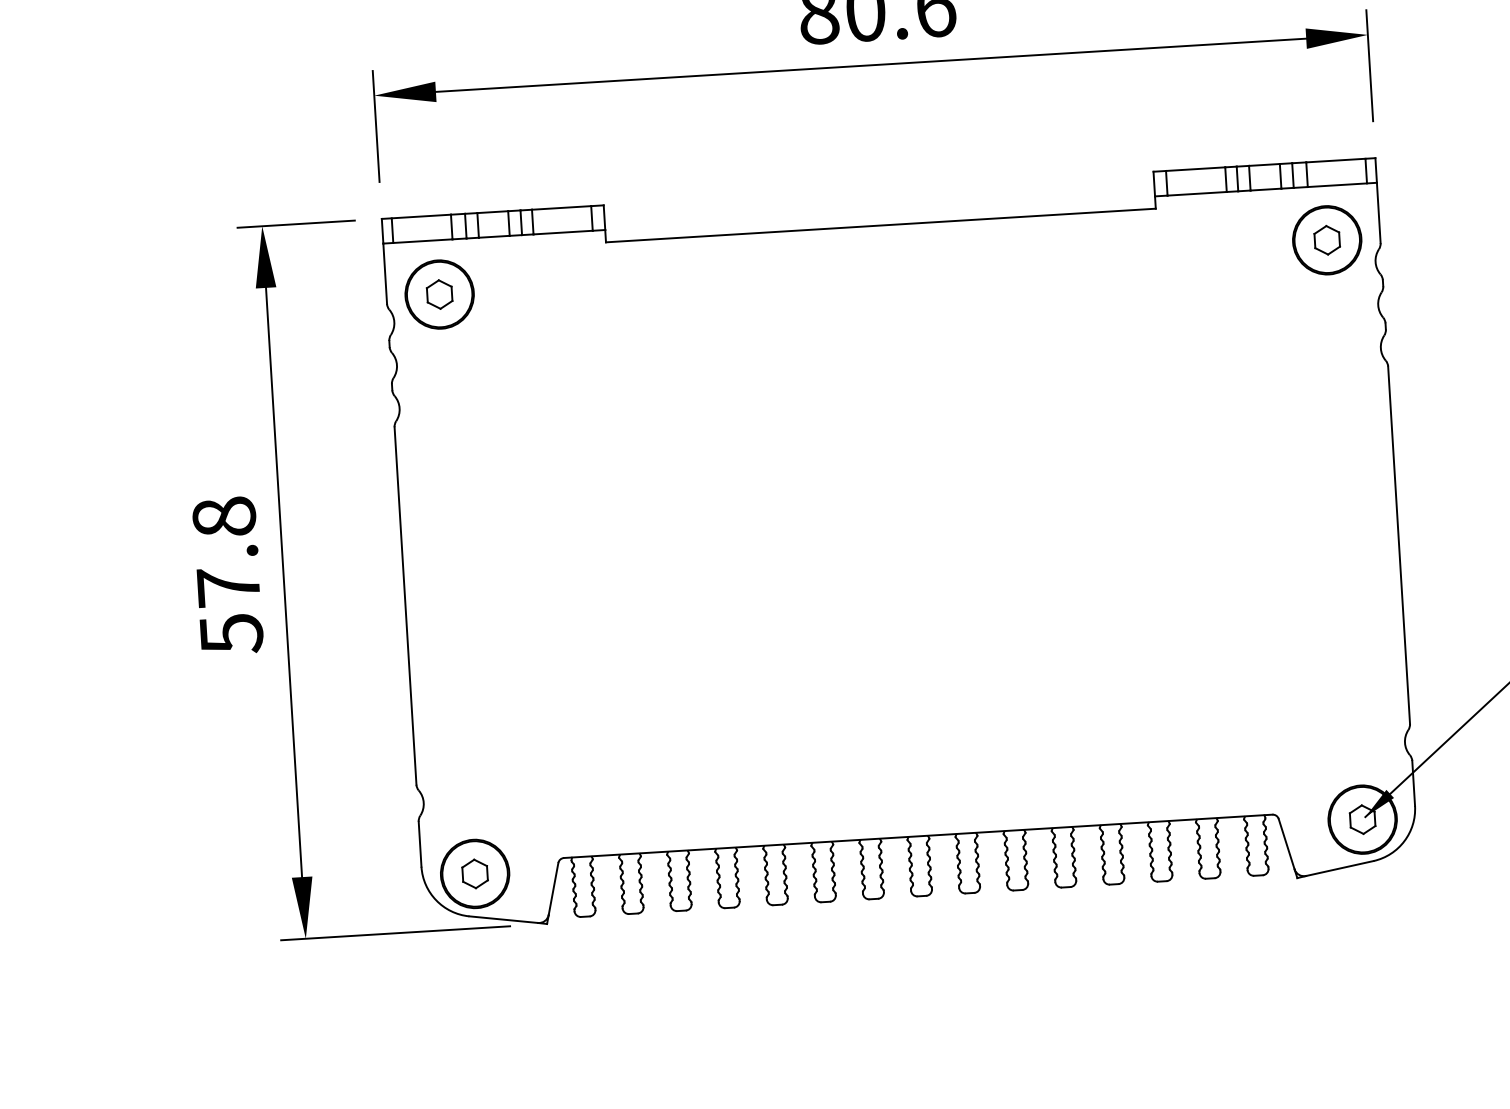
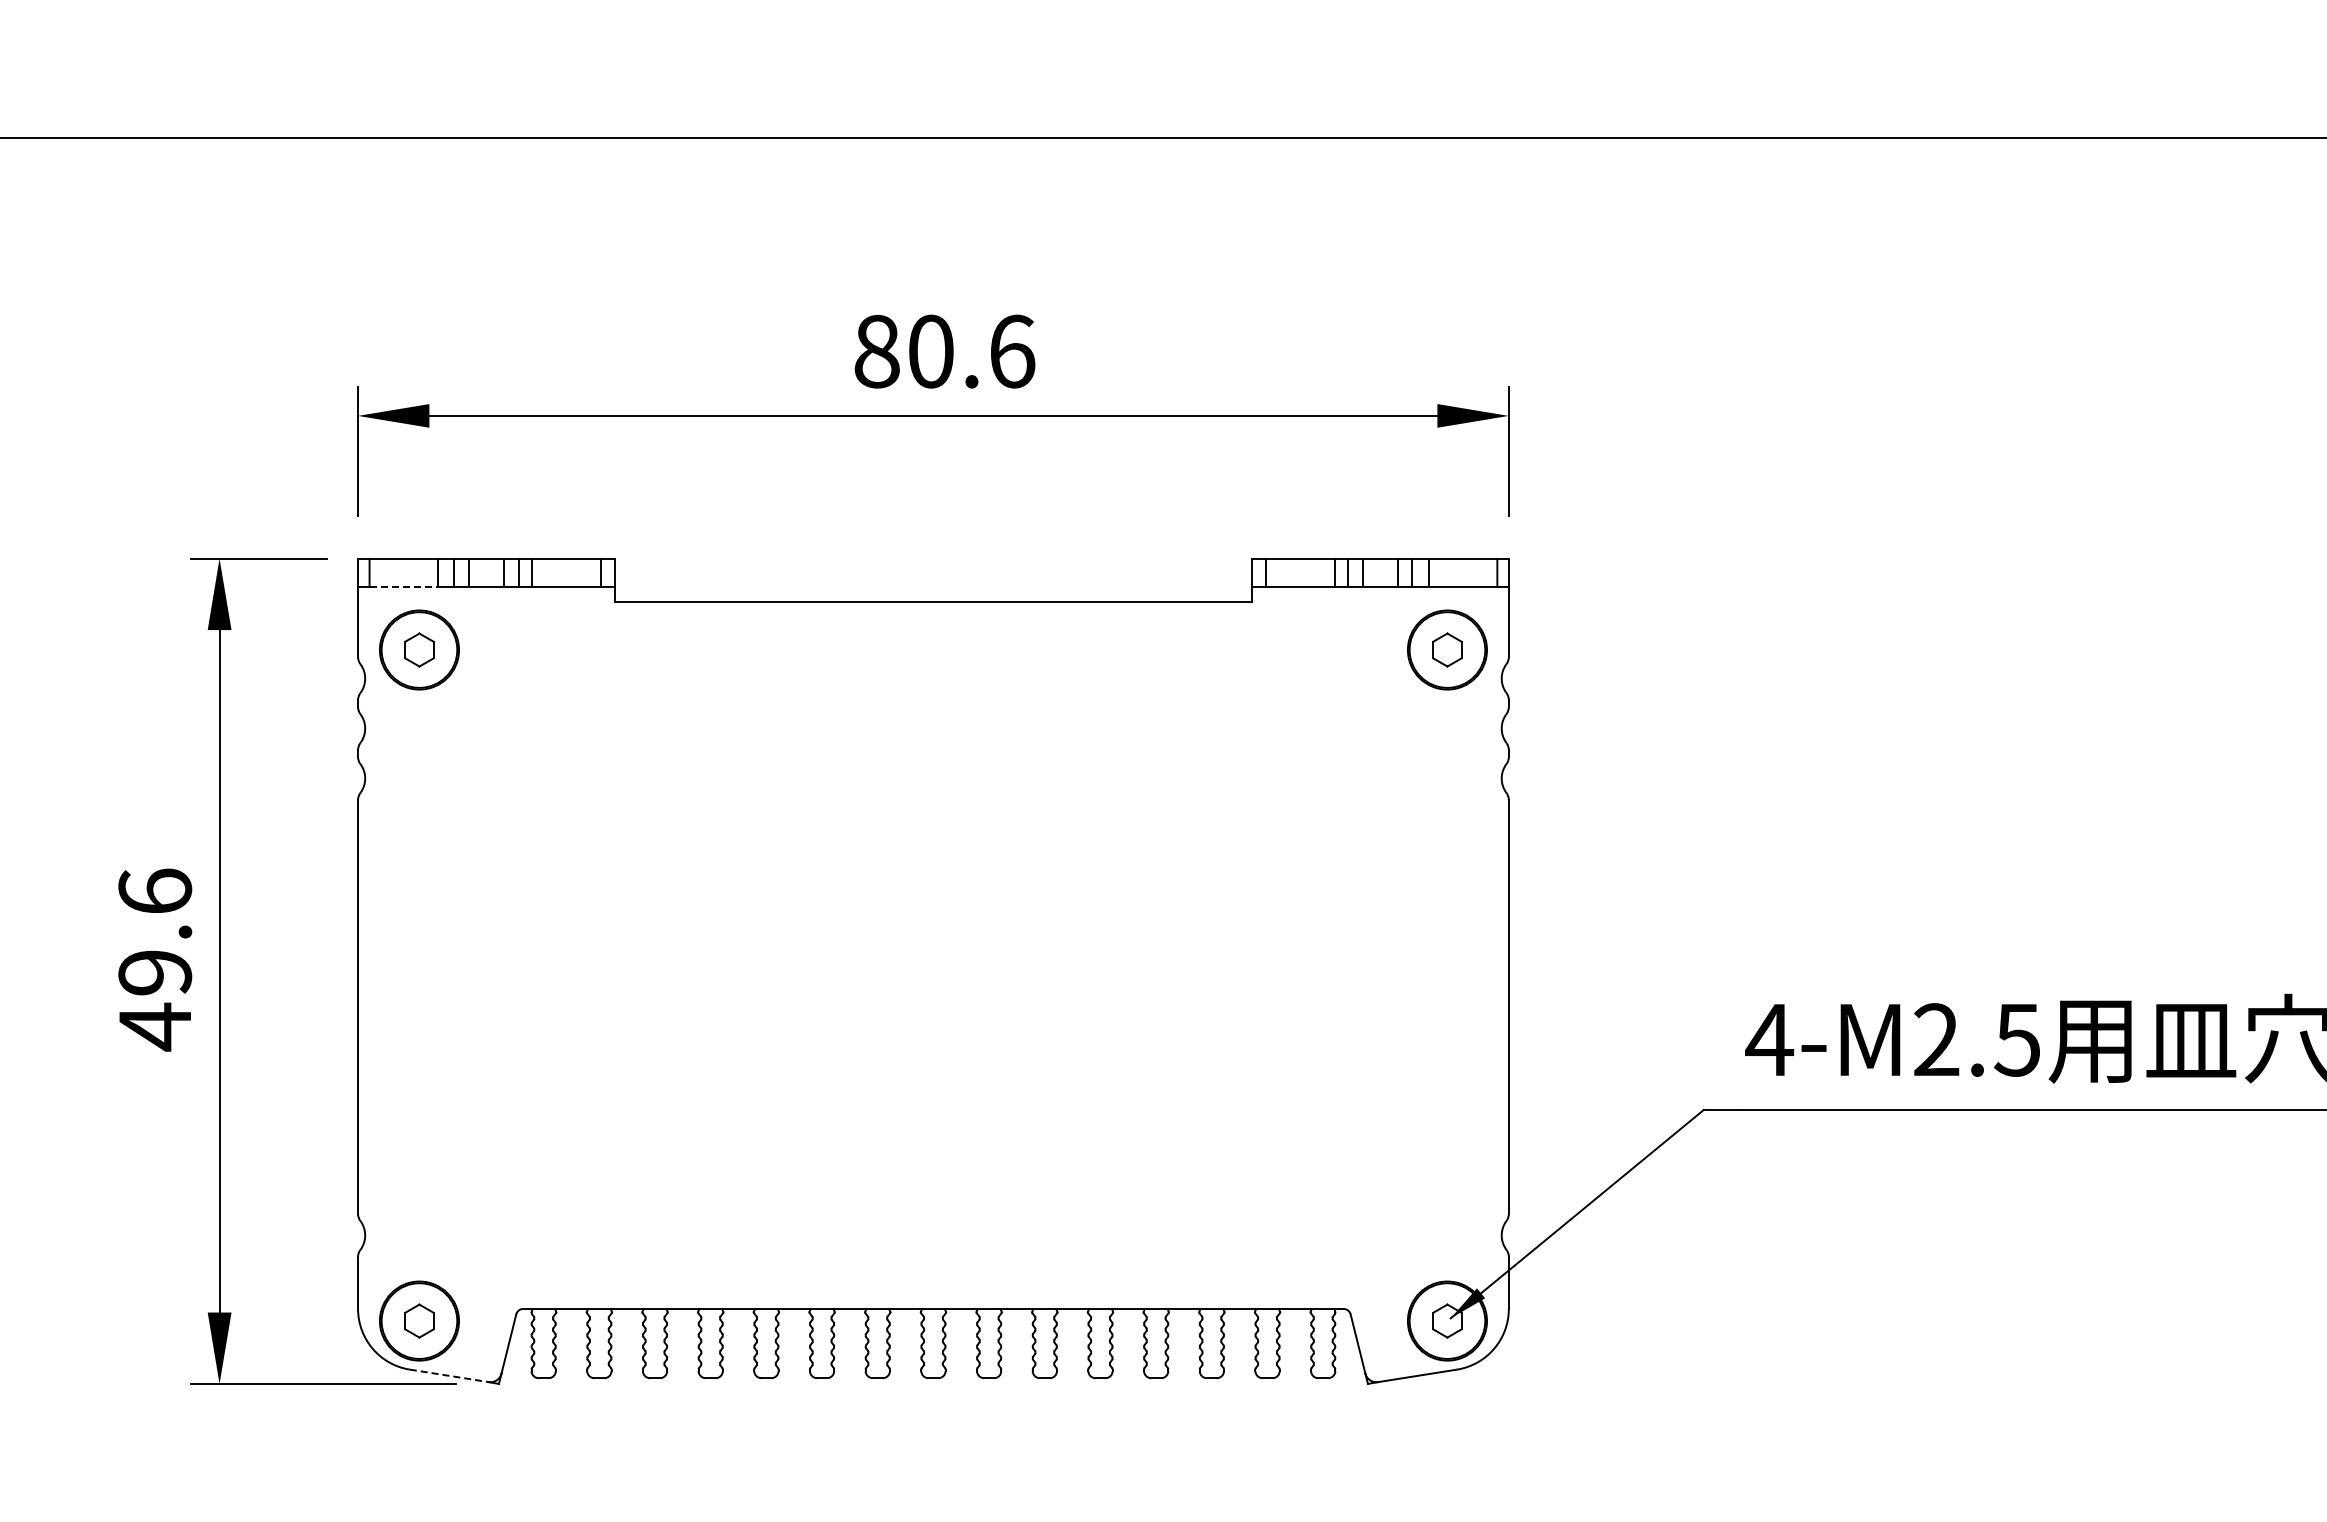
line: (423, 241) -> (404, 587), solid -> dashed
text: (228, 575) -> (155, 959), 57.8 -> 49.6
line: (503, 919) -> (449, 1375), solid -> dashed

